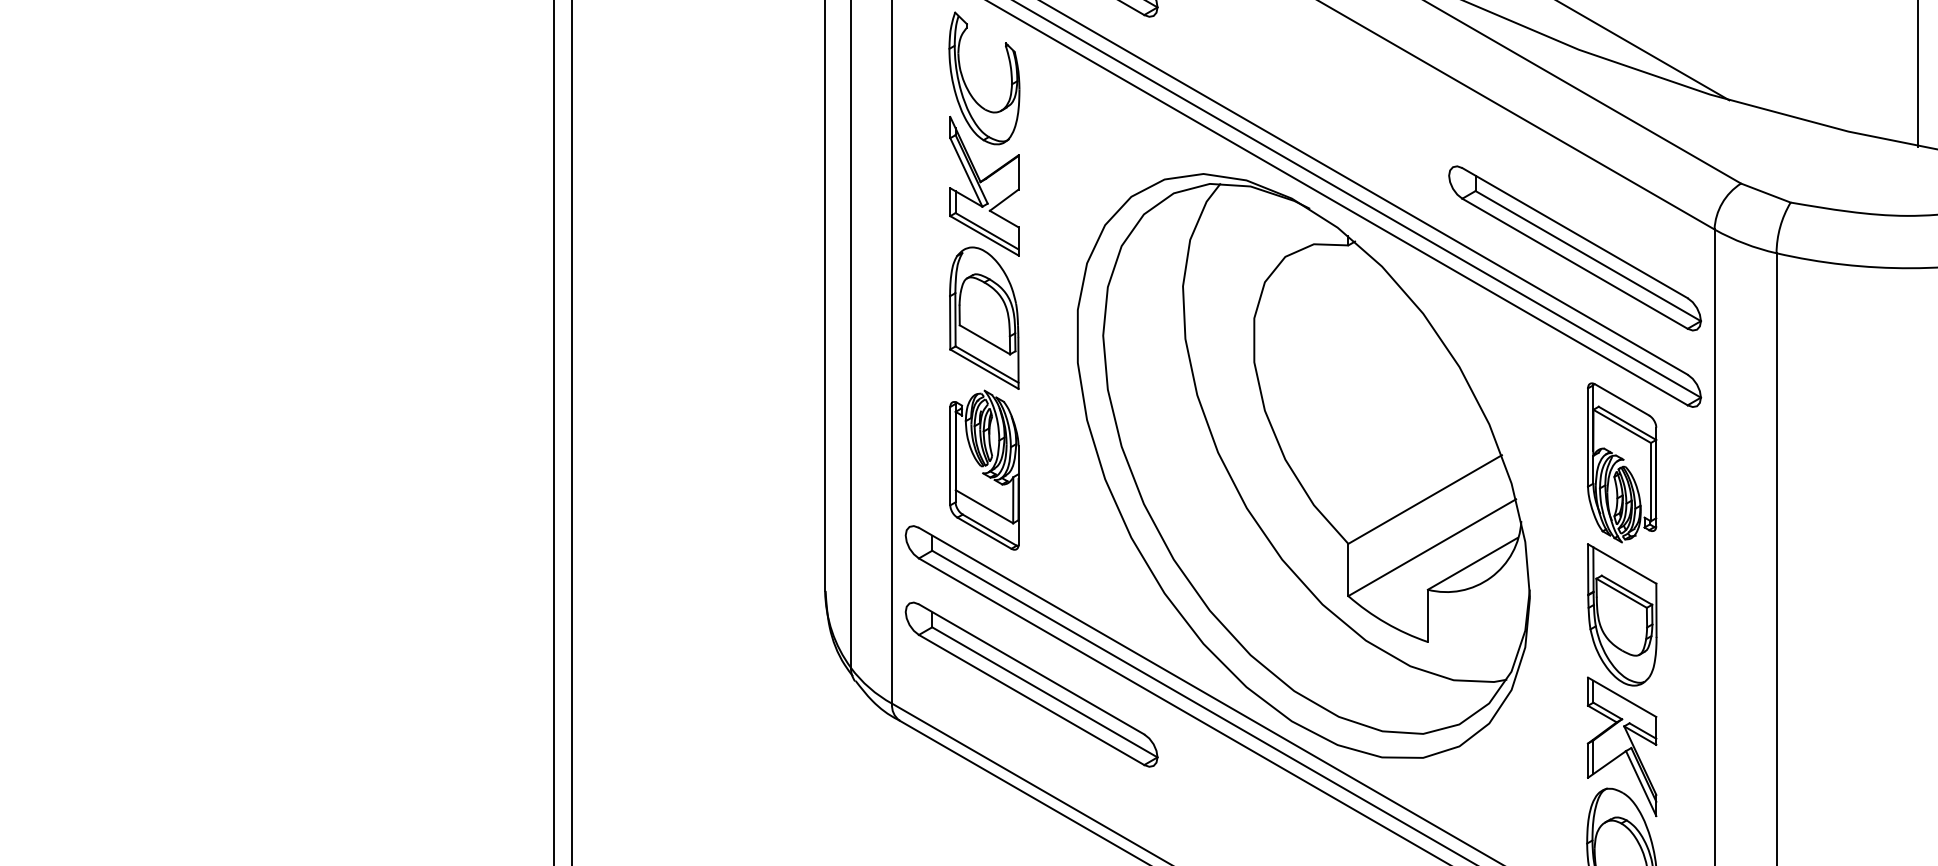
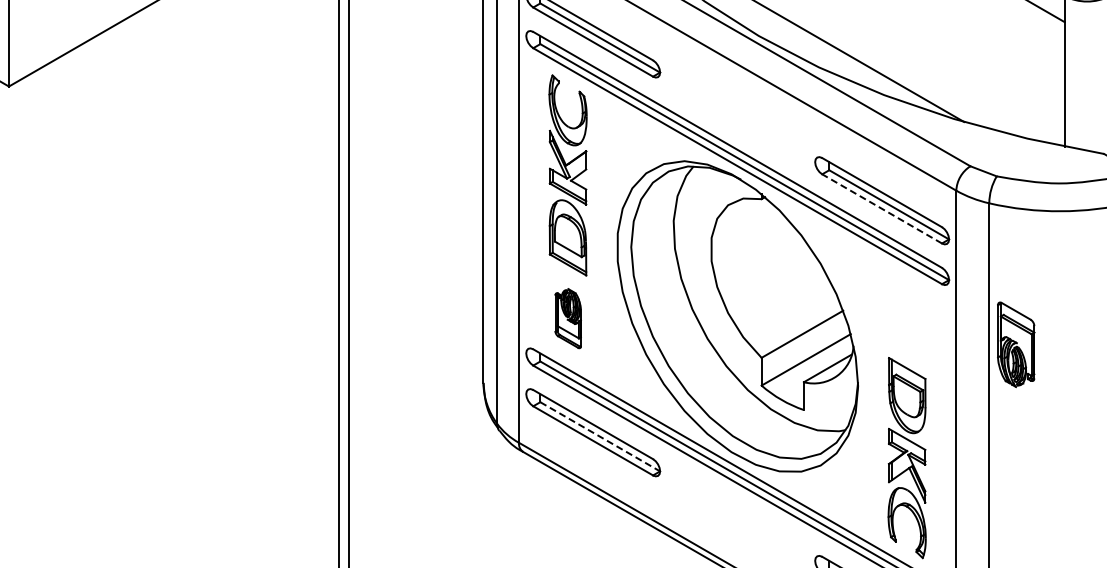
line: (1573, 262) -> (881, 208), solid -> dashed
part: (1622, 462) -> (1016, 344), moved
part: (985, 469) -> (568, 318), size x0.7
line: (1045, 693) -> (600, 437), solid -> dashed

